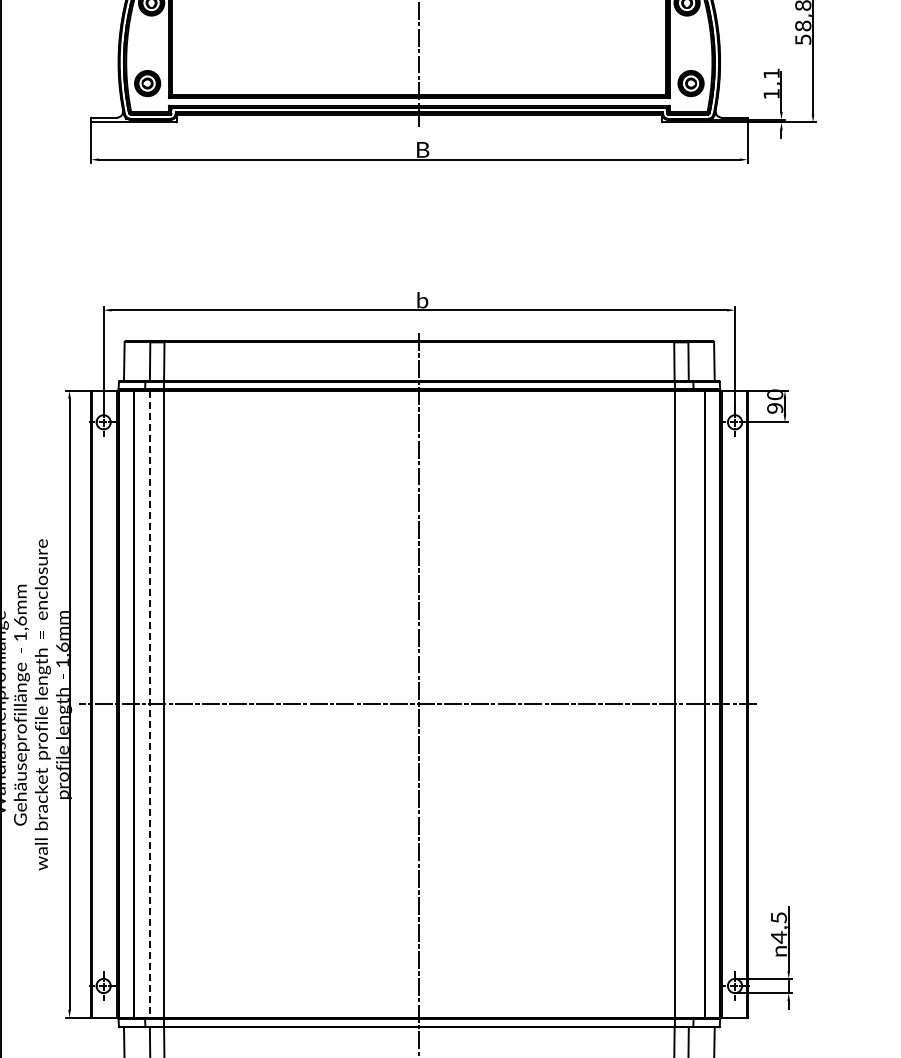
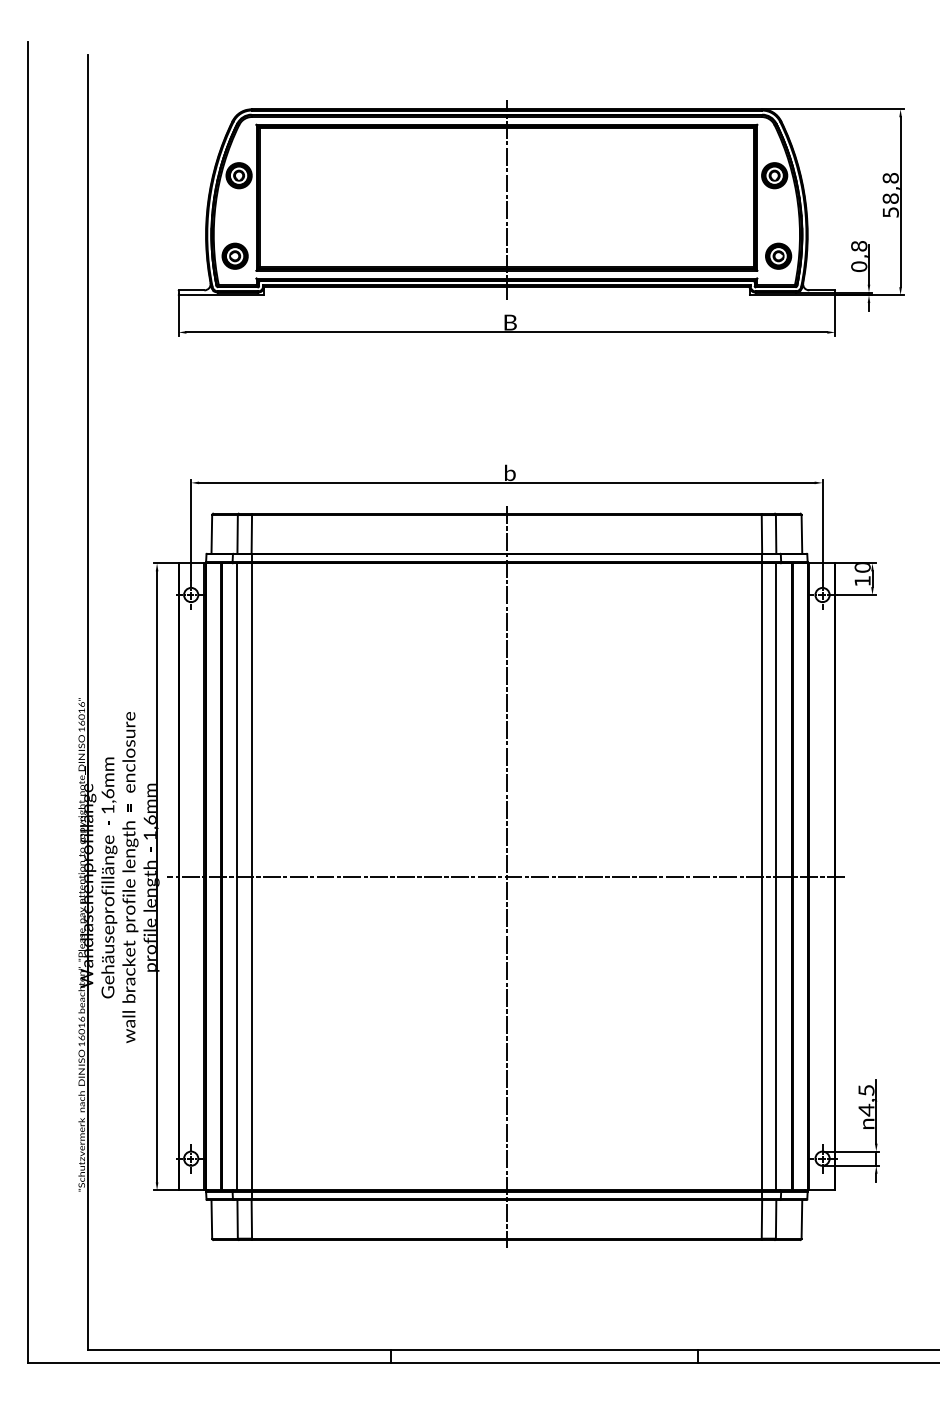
text: (771, 83) -> (859, 256), 1,1 -> 0,8
text: (774, 407) -> (862, 580), 90 -> 10
line: (688, 703) -> (776, 876), added
line: (149, 704) -> (237, 877), dashed -> solid

